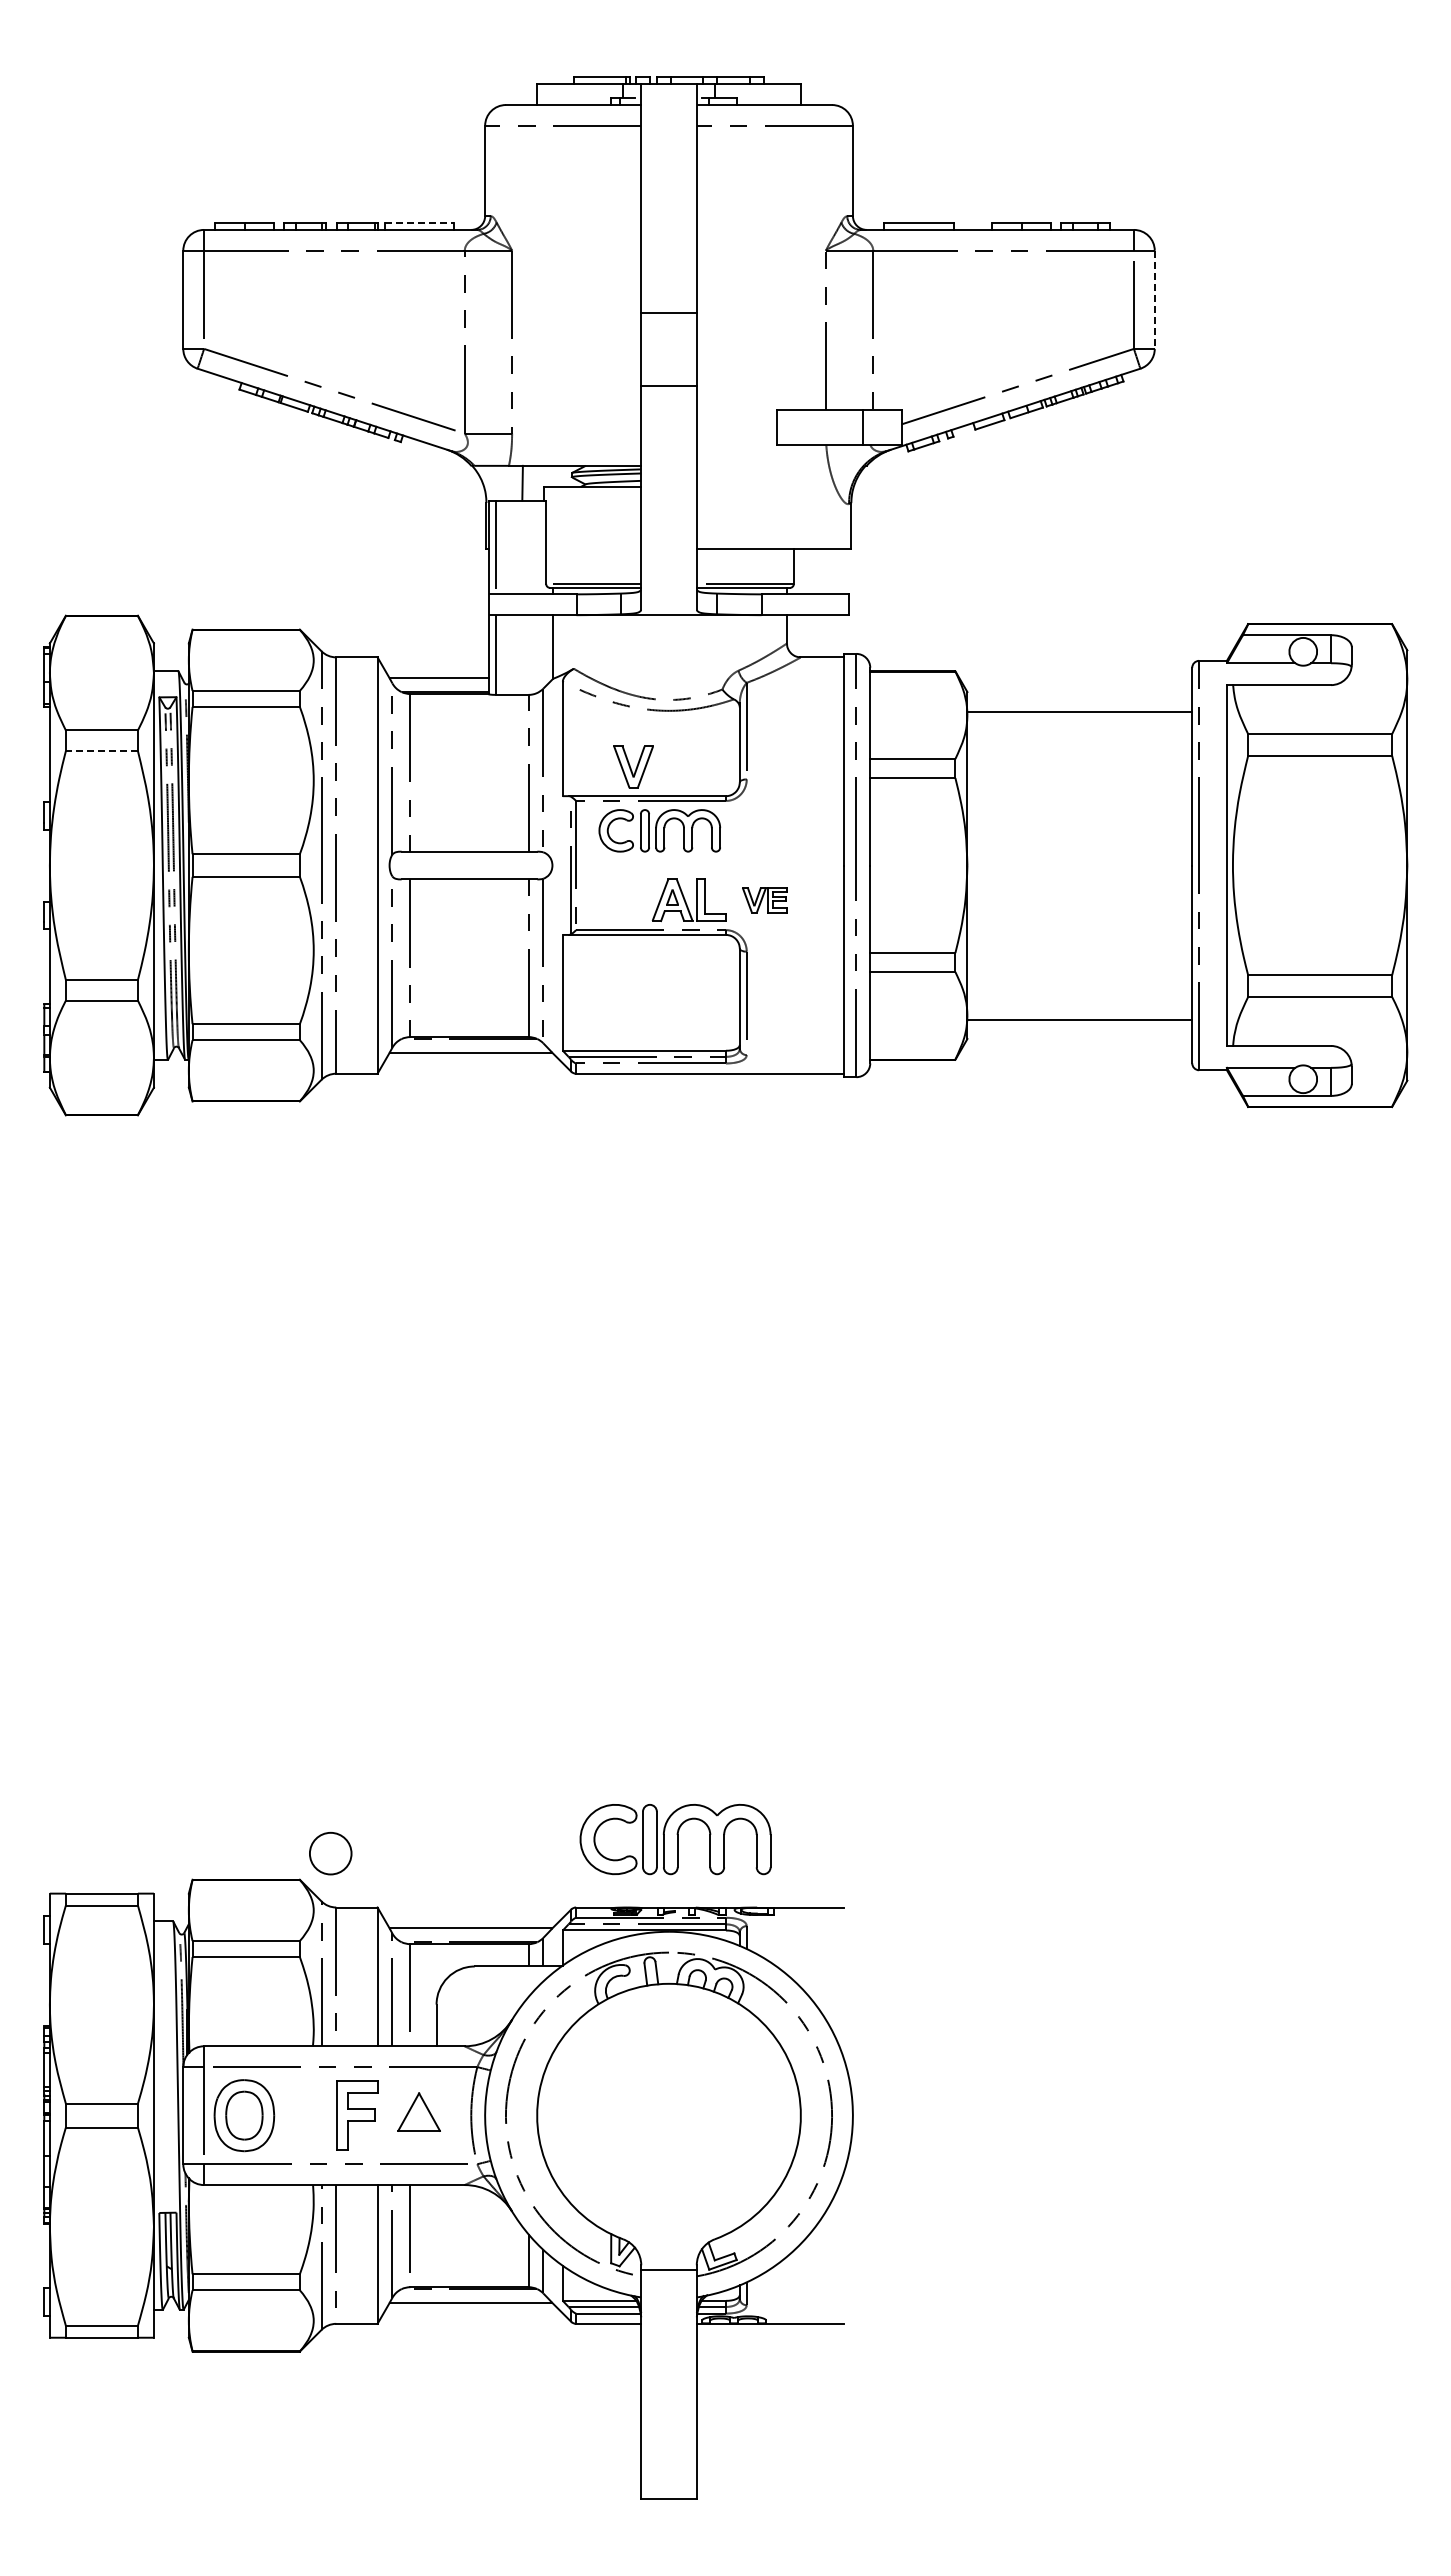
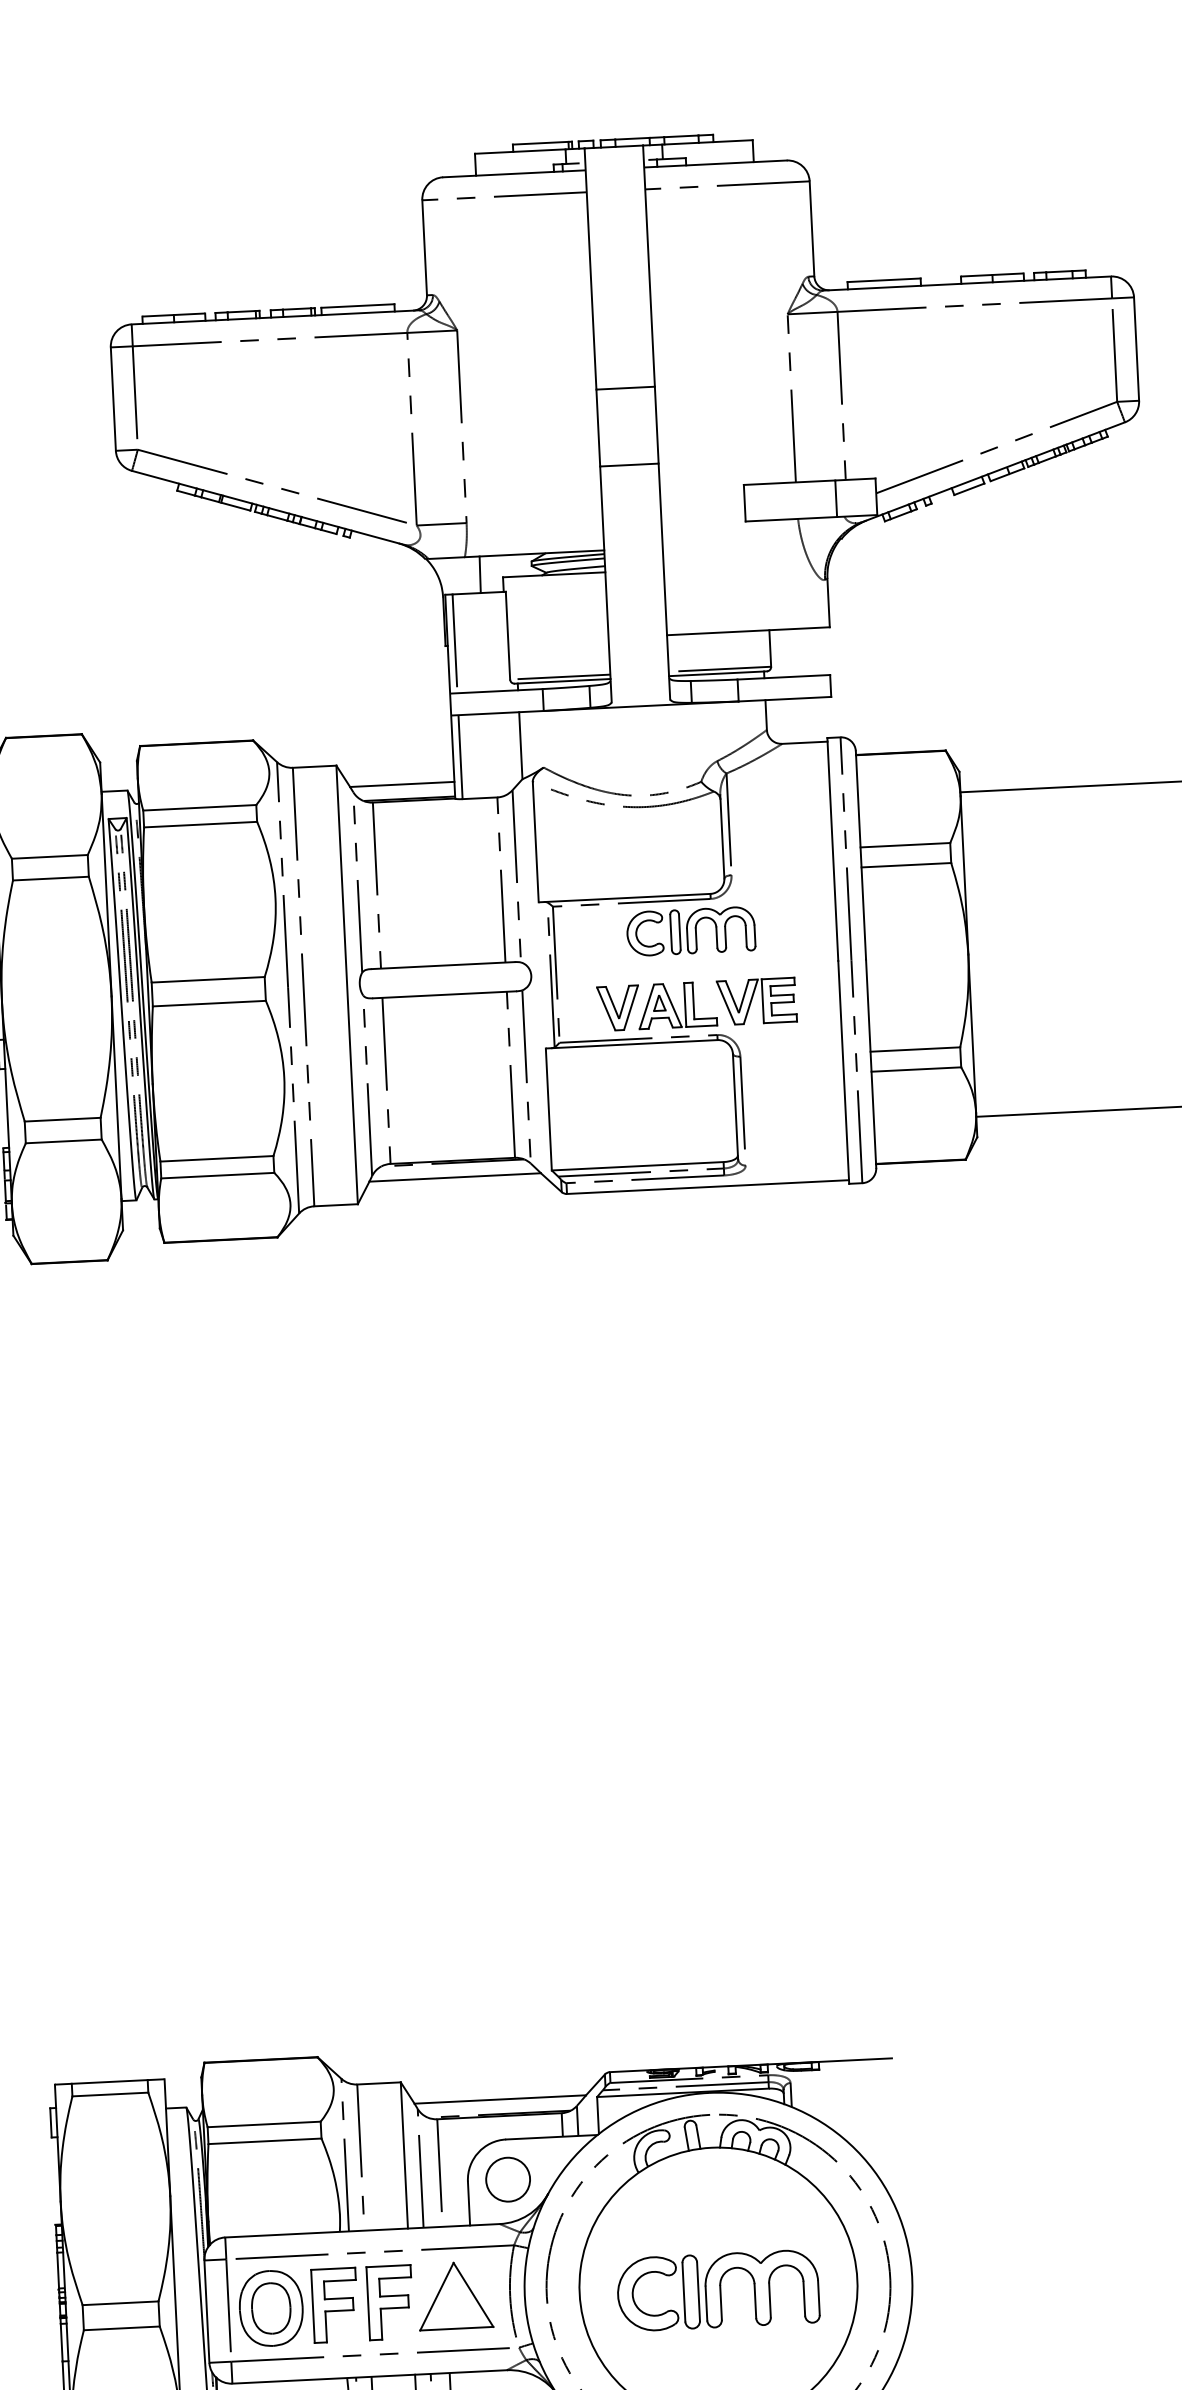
line: (419, 222) -> (358, 305), dashed -> solid
line: (1154, 300) -> (1136, 349), dashed -> solid
line: (101, 751) -> (50, 879), dashed -> solid
part: (633, 766) -> (618, 1007), moved
part: (659, 830) -> (690, 931), moved
part: (764, 899) -> (756, 1000), size x1.67
part: (675, 1839) -> (718, 2290), moved
circle: (330, 1853) -> (507, 2179), moved
part: (418, 2111) -> (454, 2295), size x1.67
part: (304, 2115) -> (334, 2305), added

